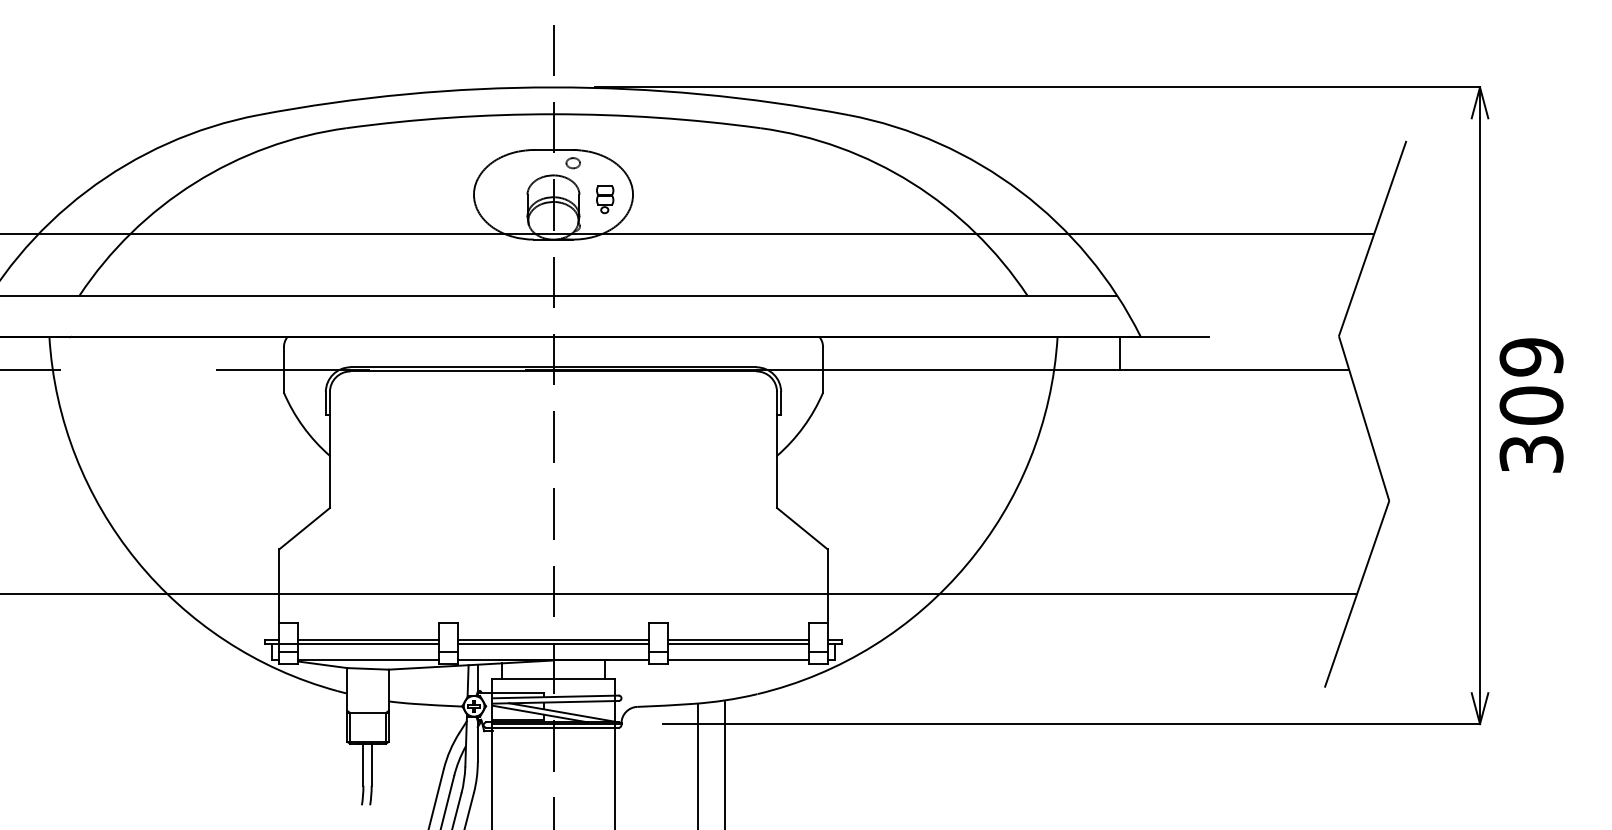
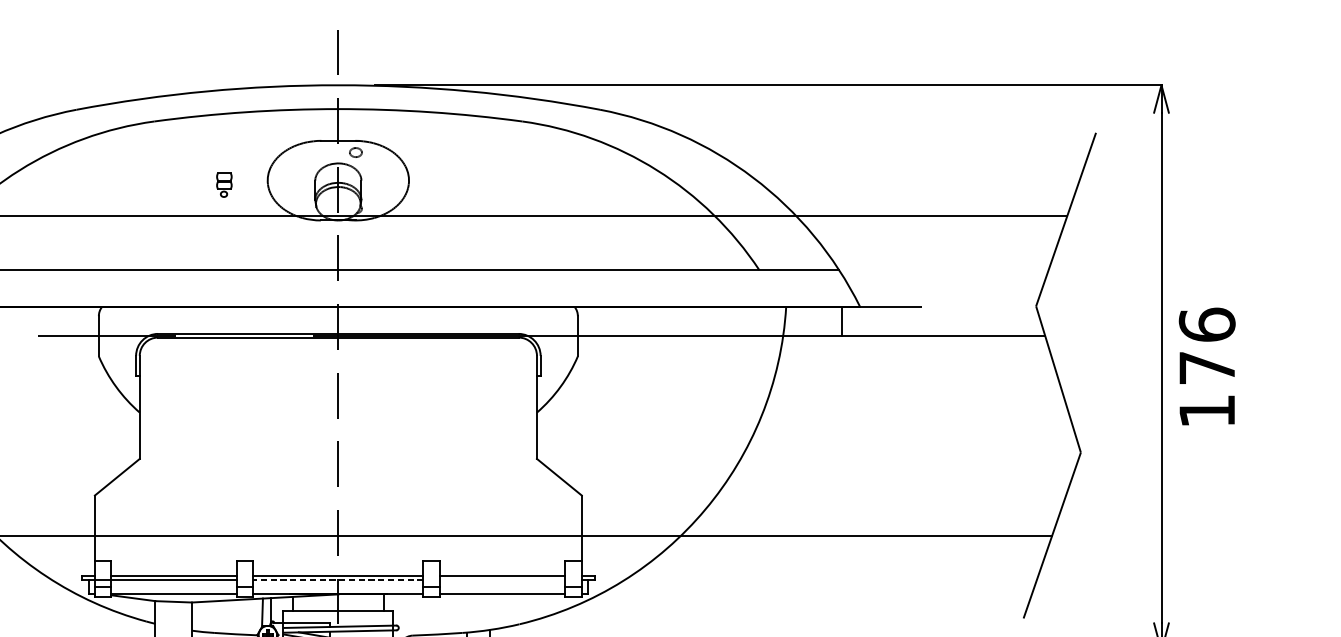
part: (605, 199) -> (224, 184), moved
text: (1531, 404) -> (1207, 366), 309 -> 176
line: (553, 644) -> (338, 580), solid -> dashed
line: (737, 644) -> (501, 580), removed

